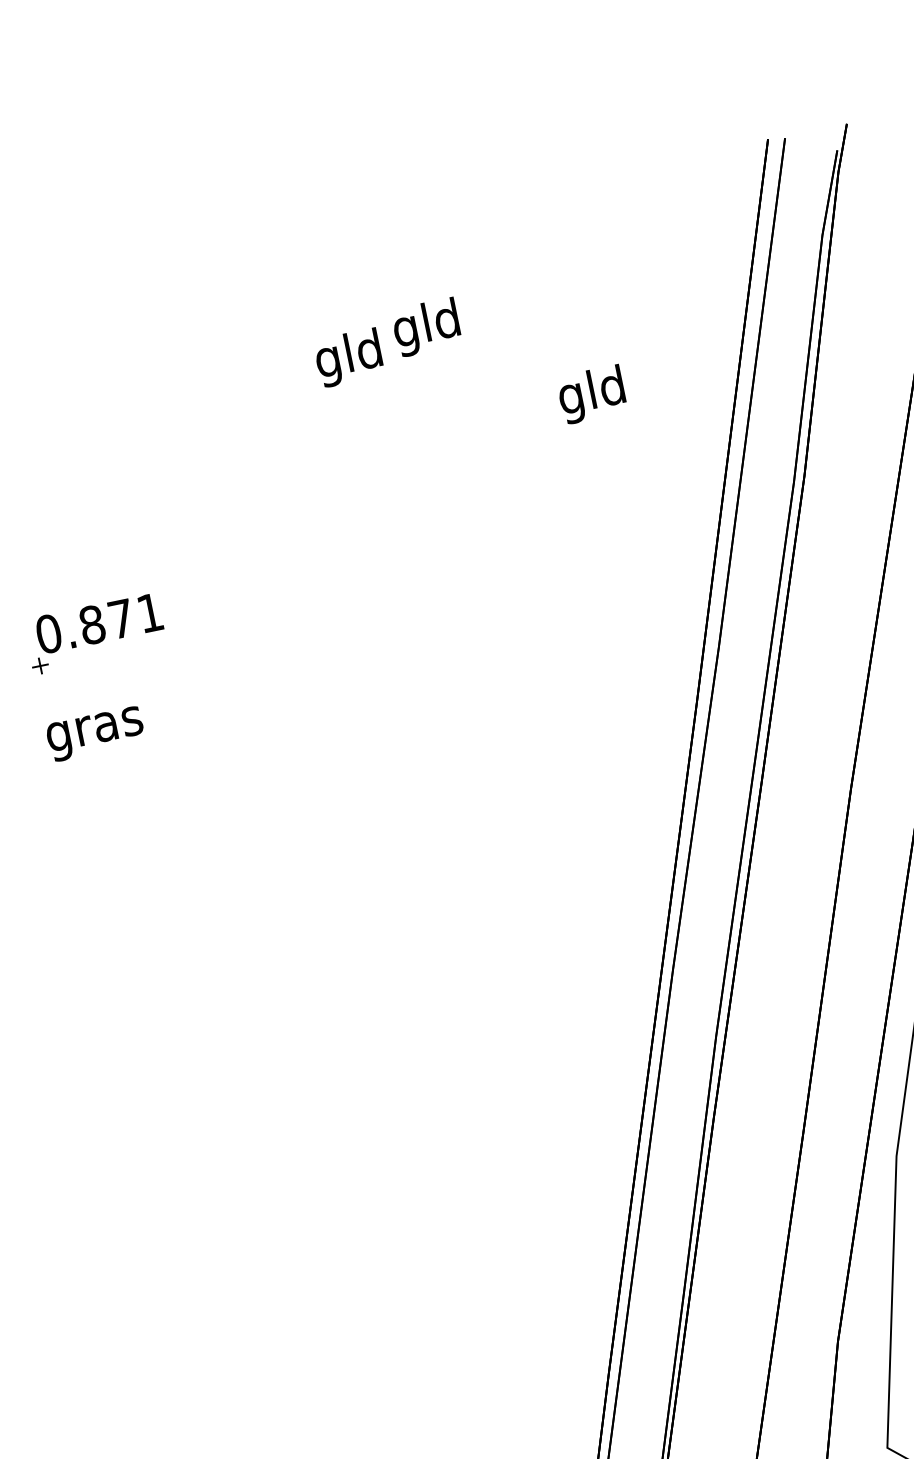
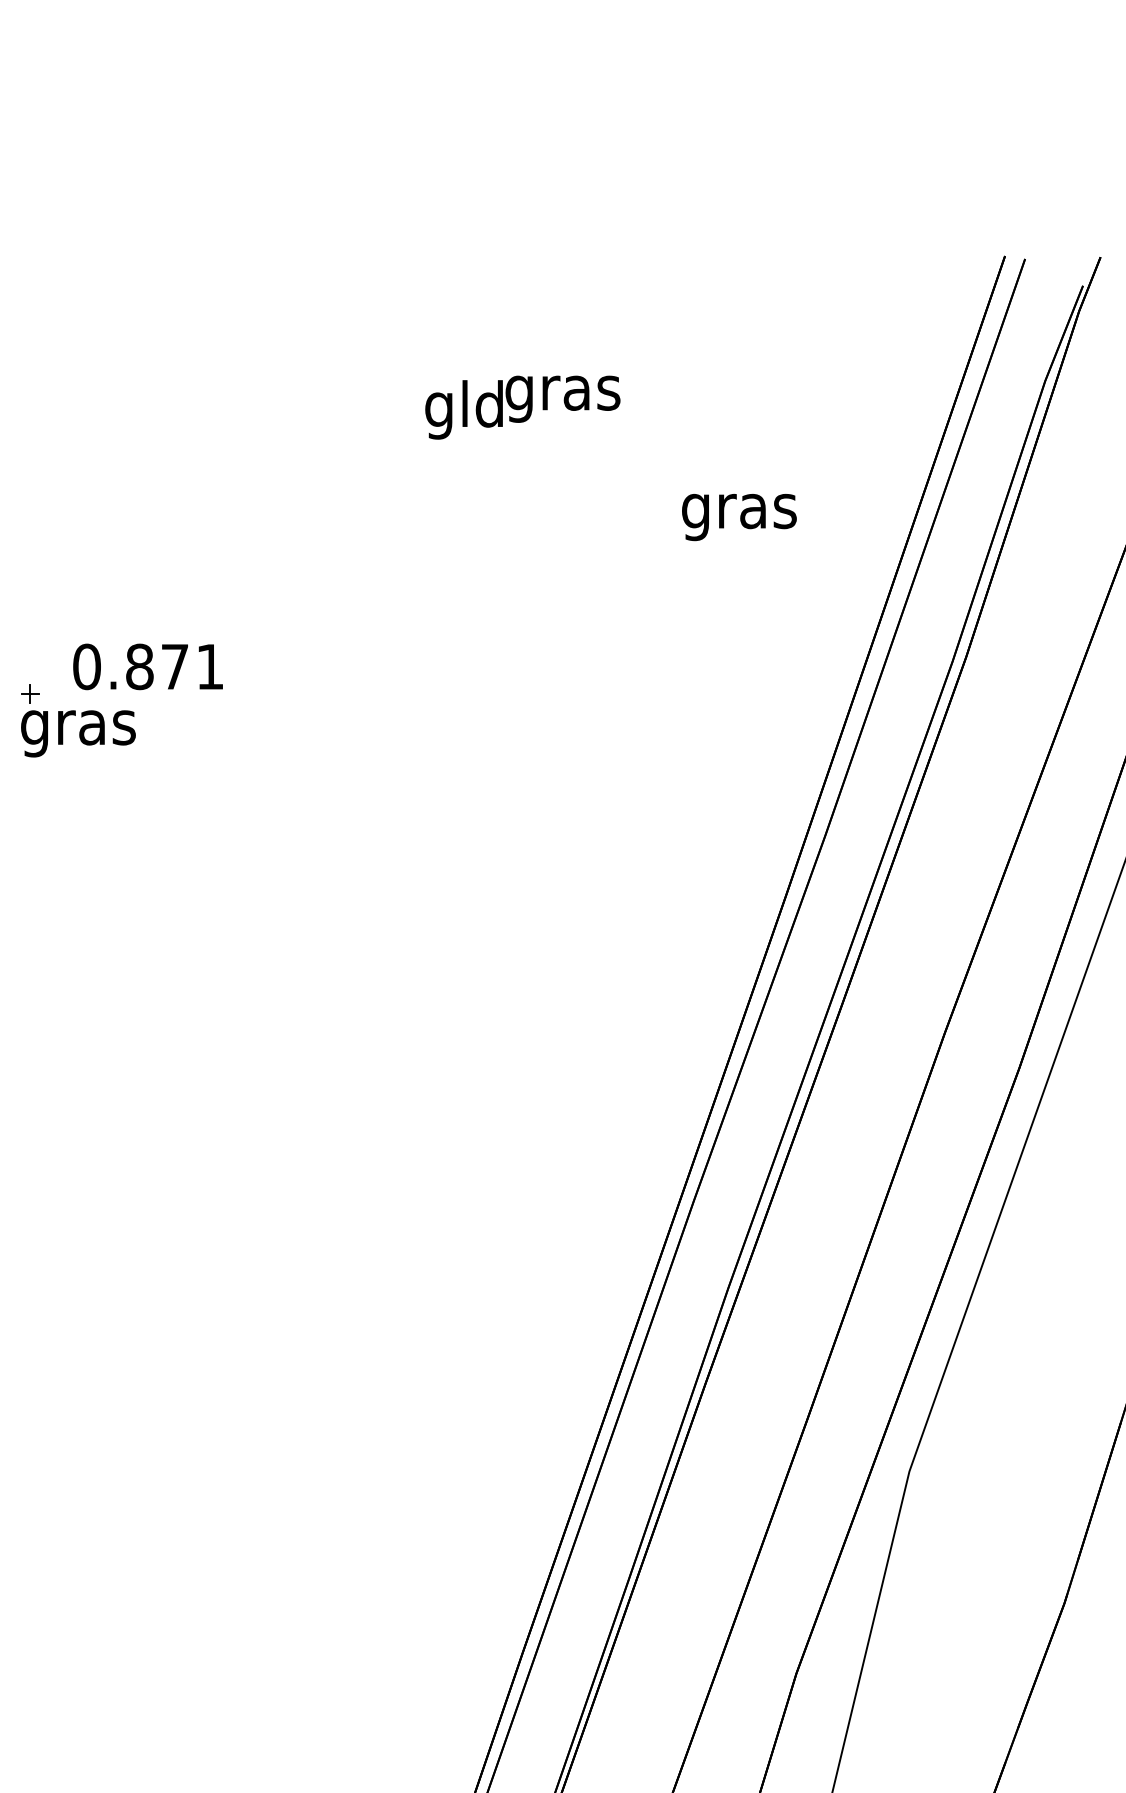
text: (426, 326) -> (562, 392), gld -> gras
text: (592, 394) -> (739, 511), gld -> gras
text: (98, 623) -> (147, 666), moved
text: (95, 733) -> (78, 733), moved

